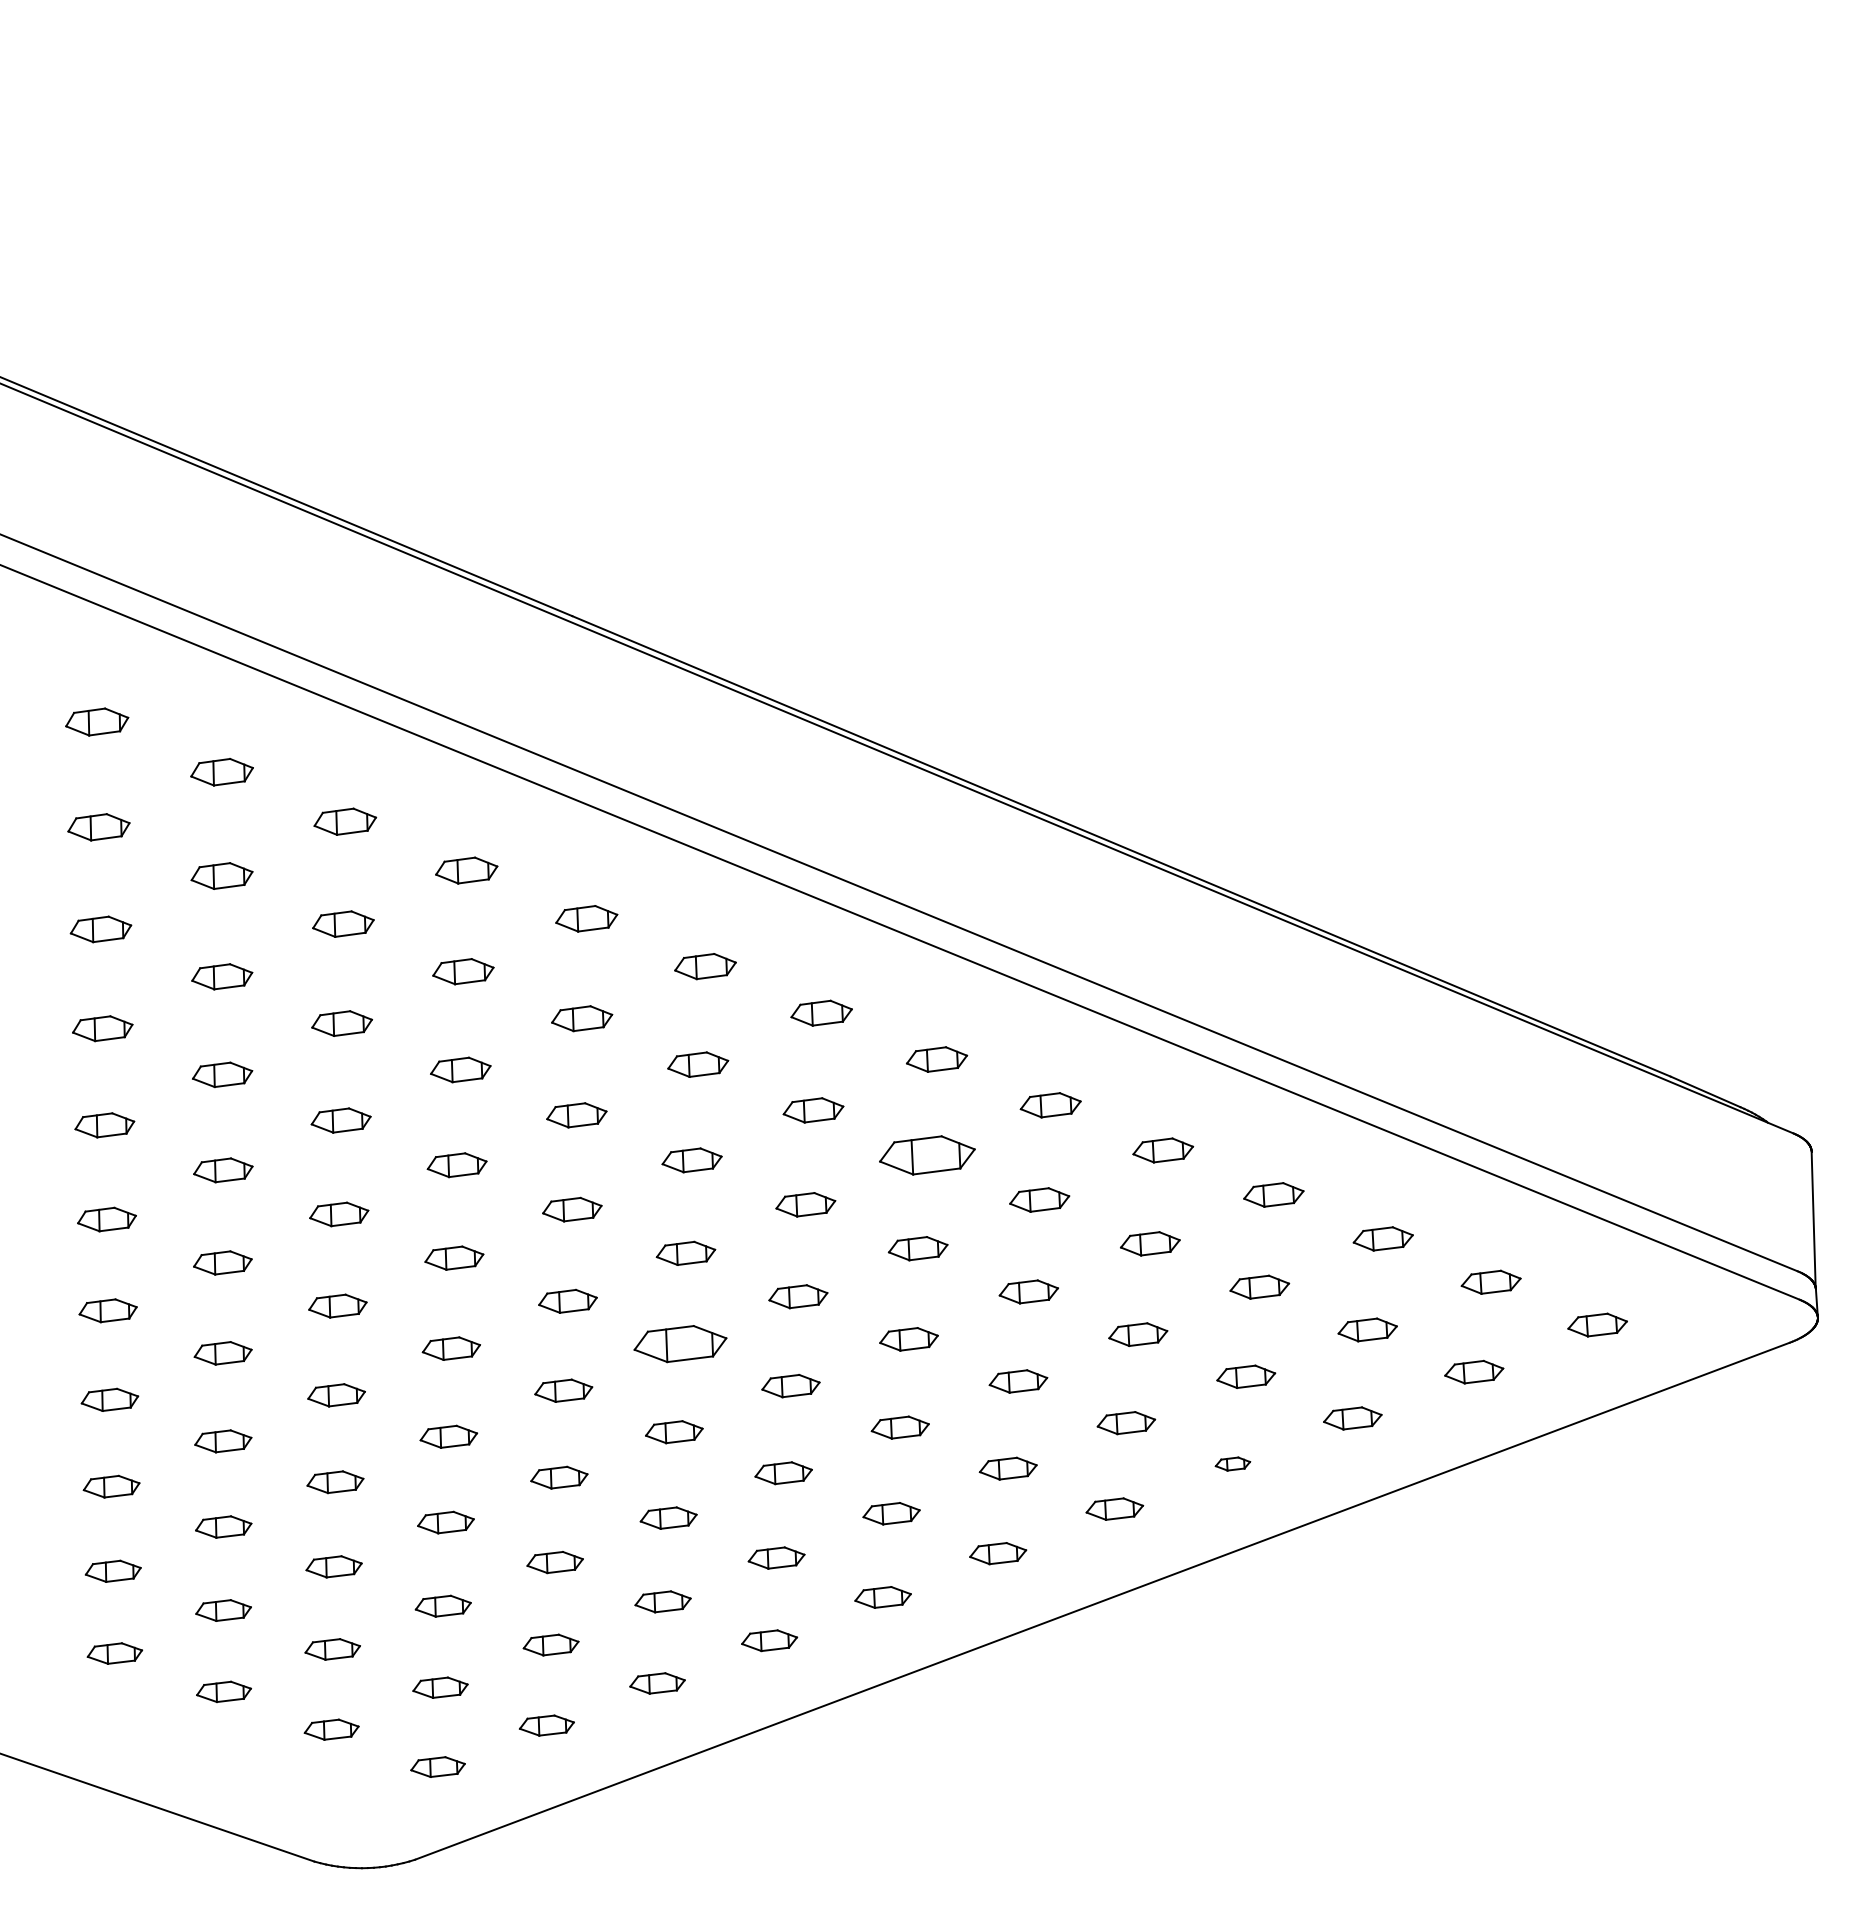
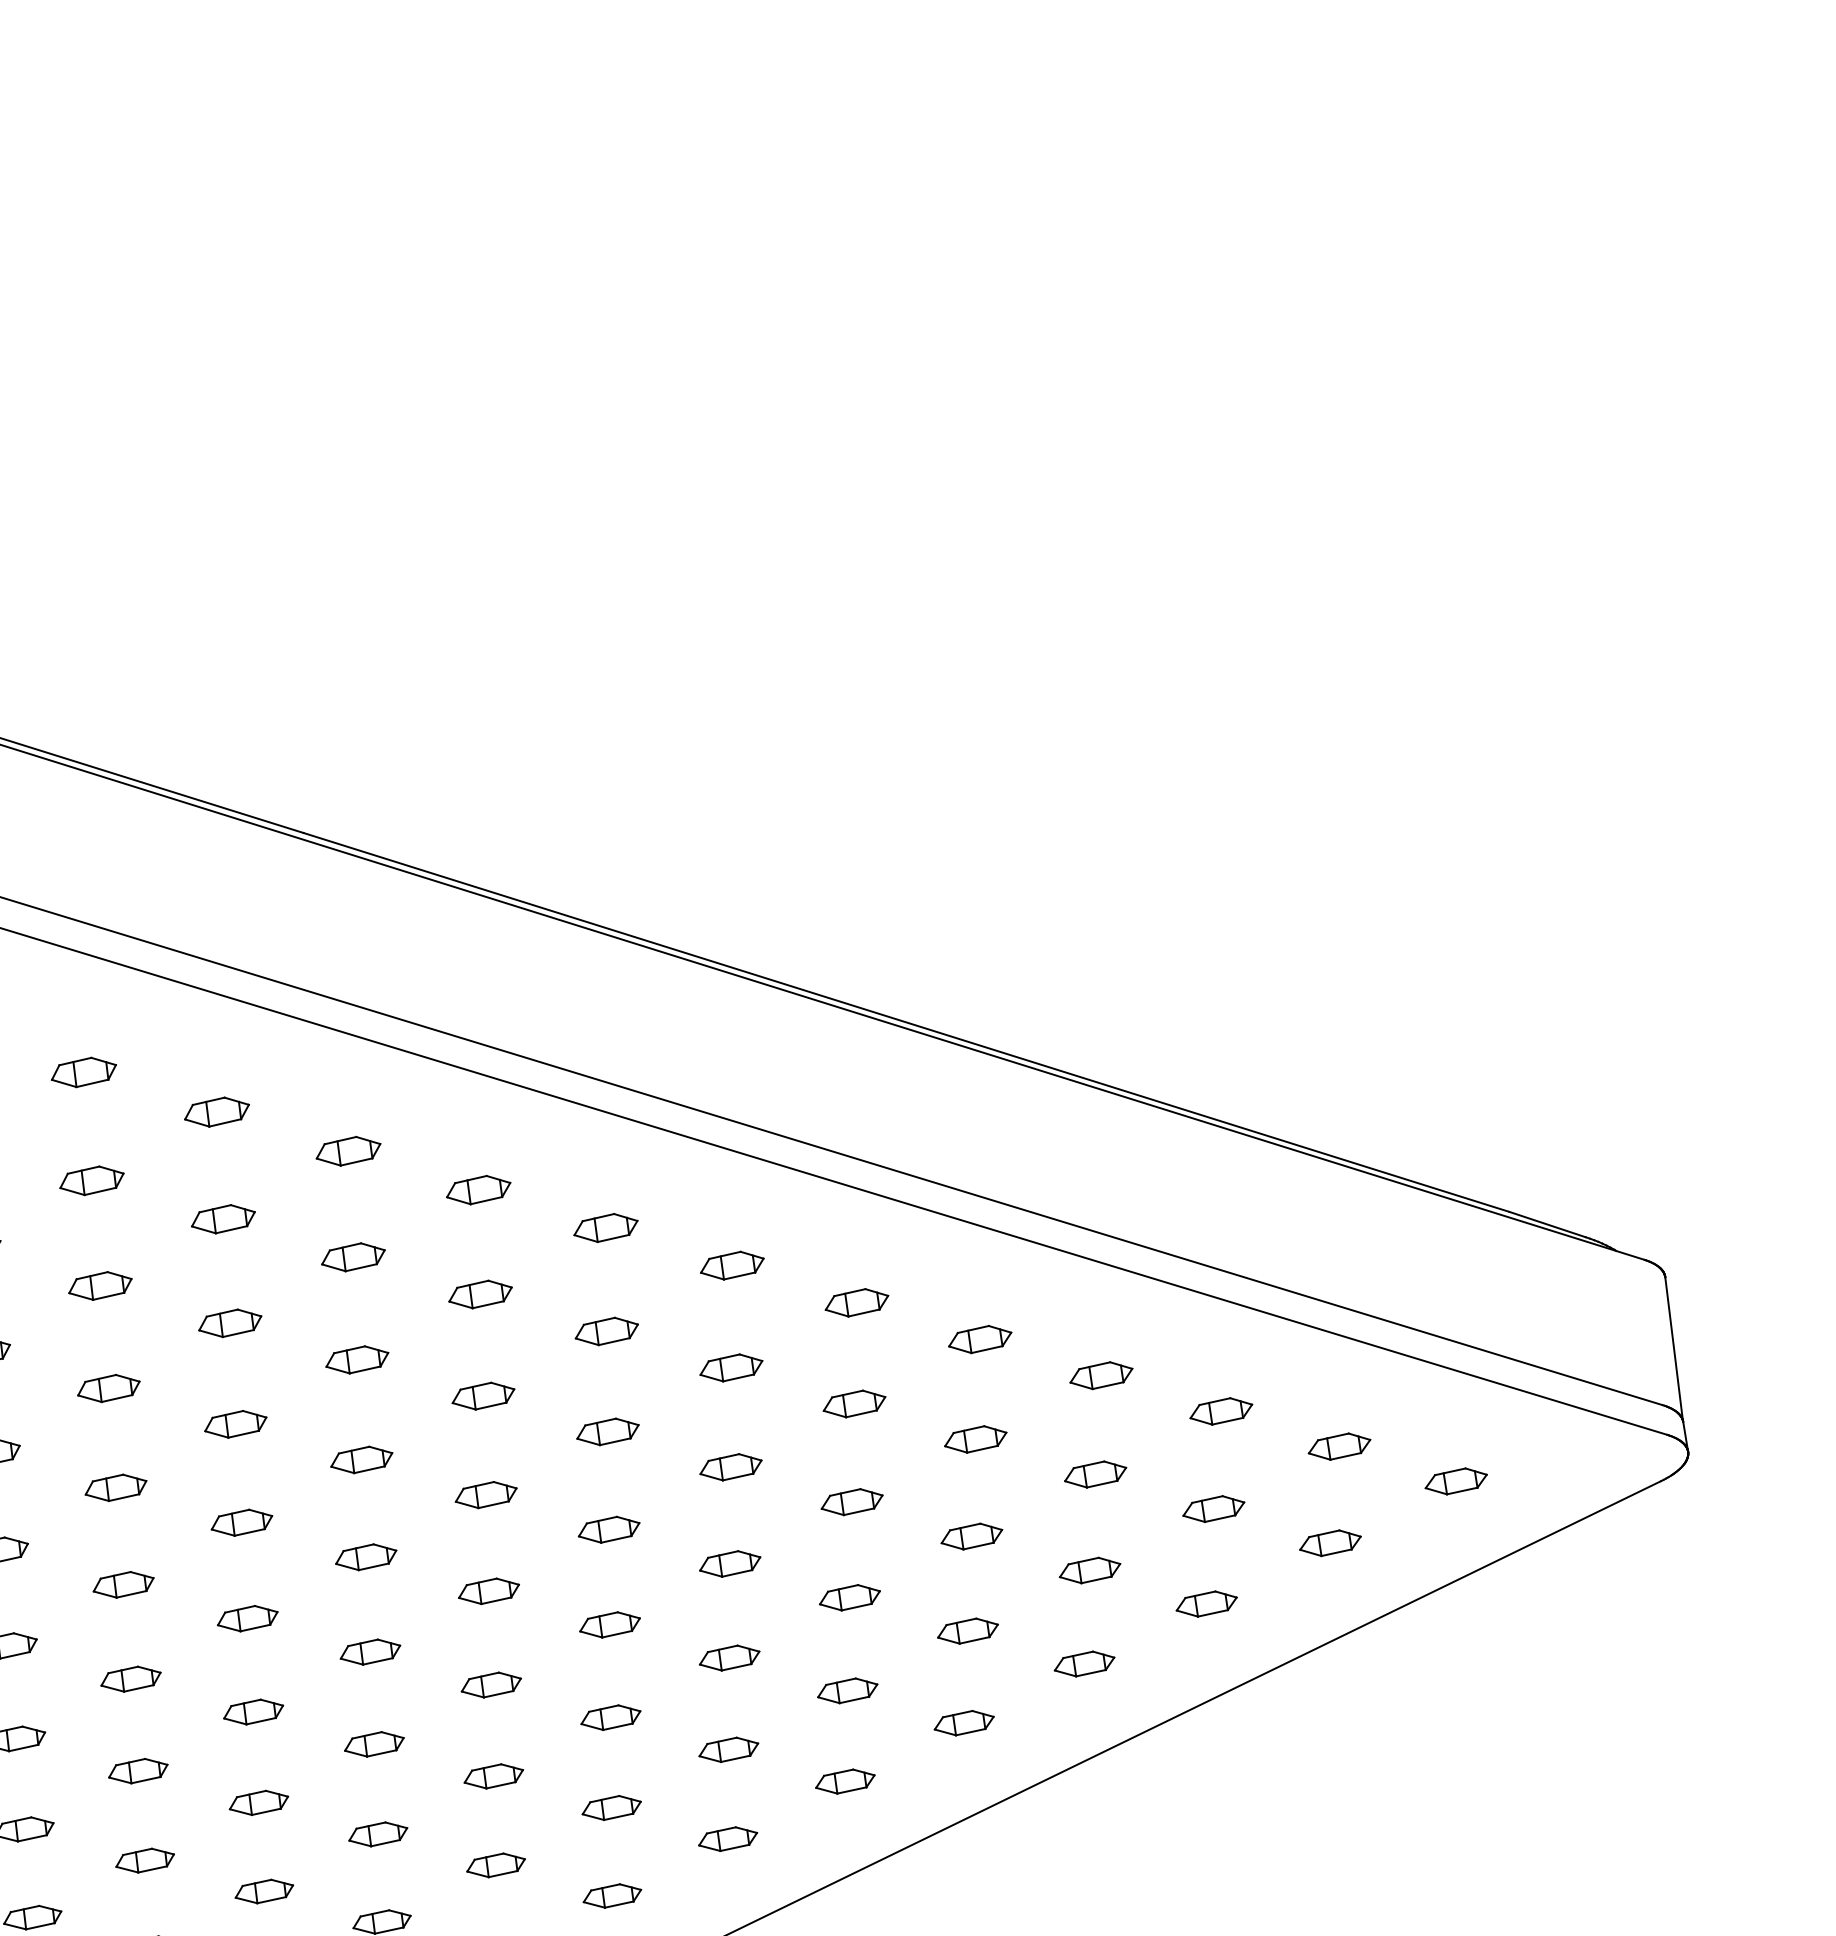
part: (926, 1155) -> (730, 1368), size x0.62
part: (679, 1343) -> (488, 1590), size x0.62
part: (1232, 1463) -> (1084, 1663), size x1.67

